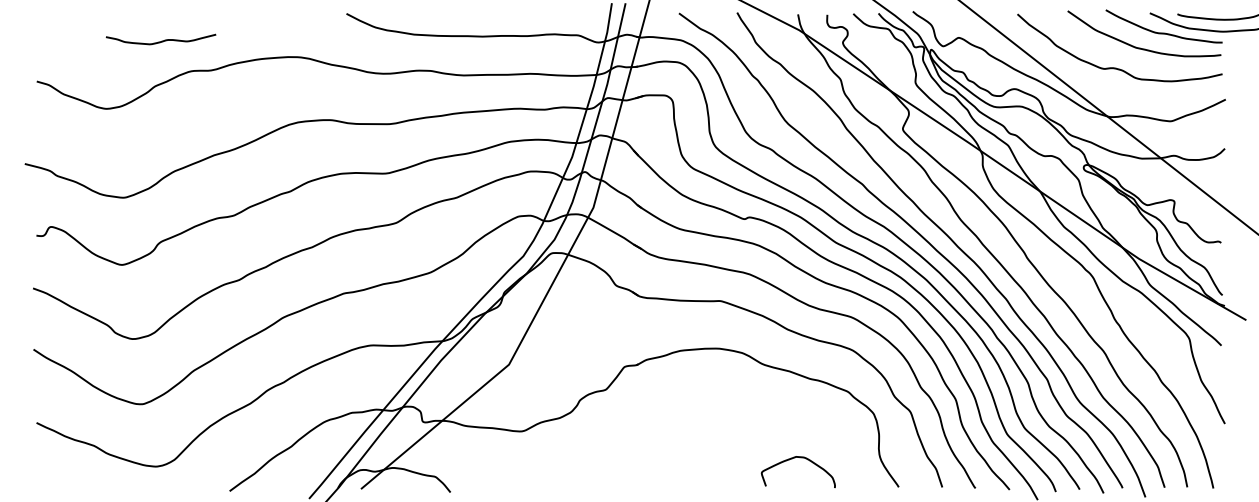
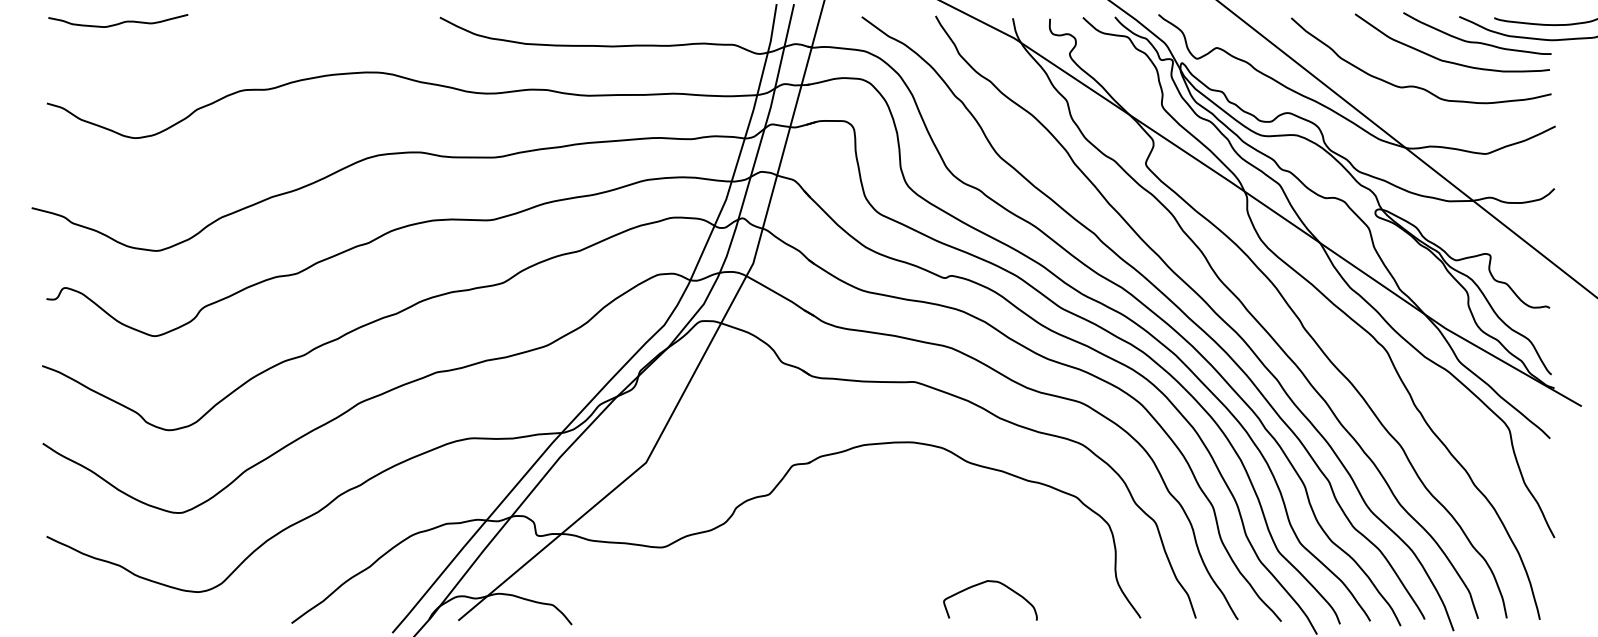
curve: (161, 40) -> (118, 22), moved
curve: (792, 459) -> (982, 584), moved

